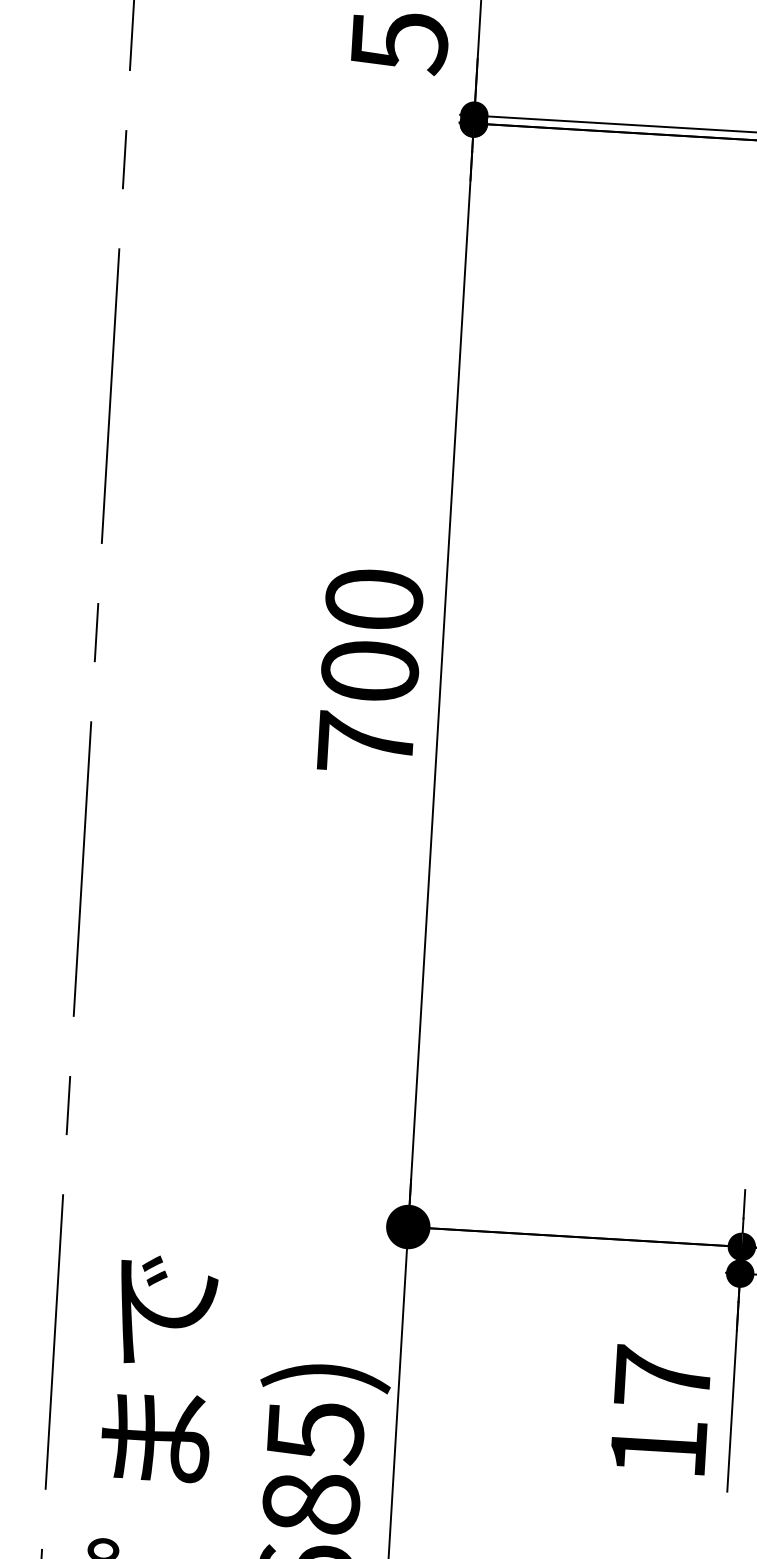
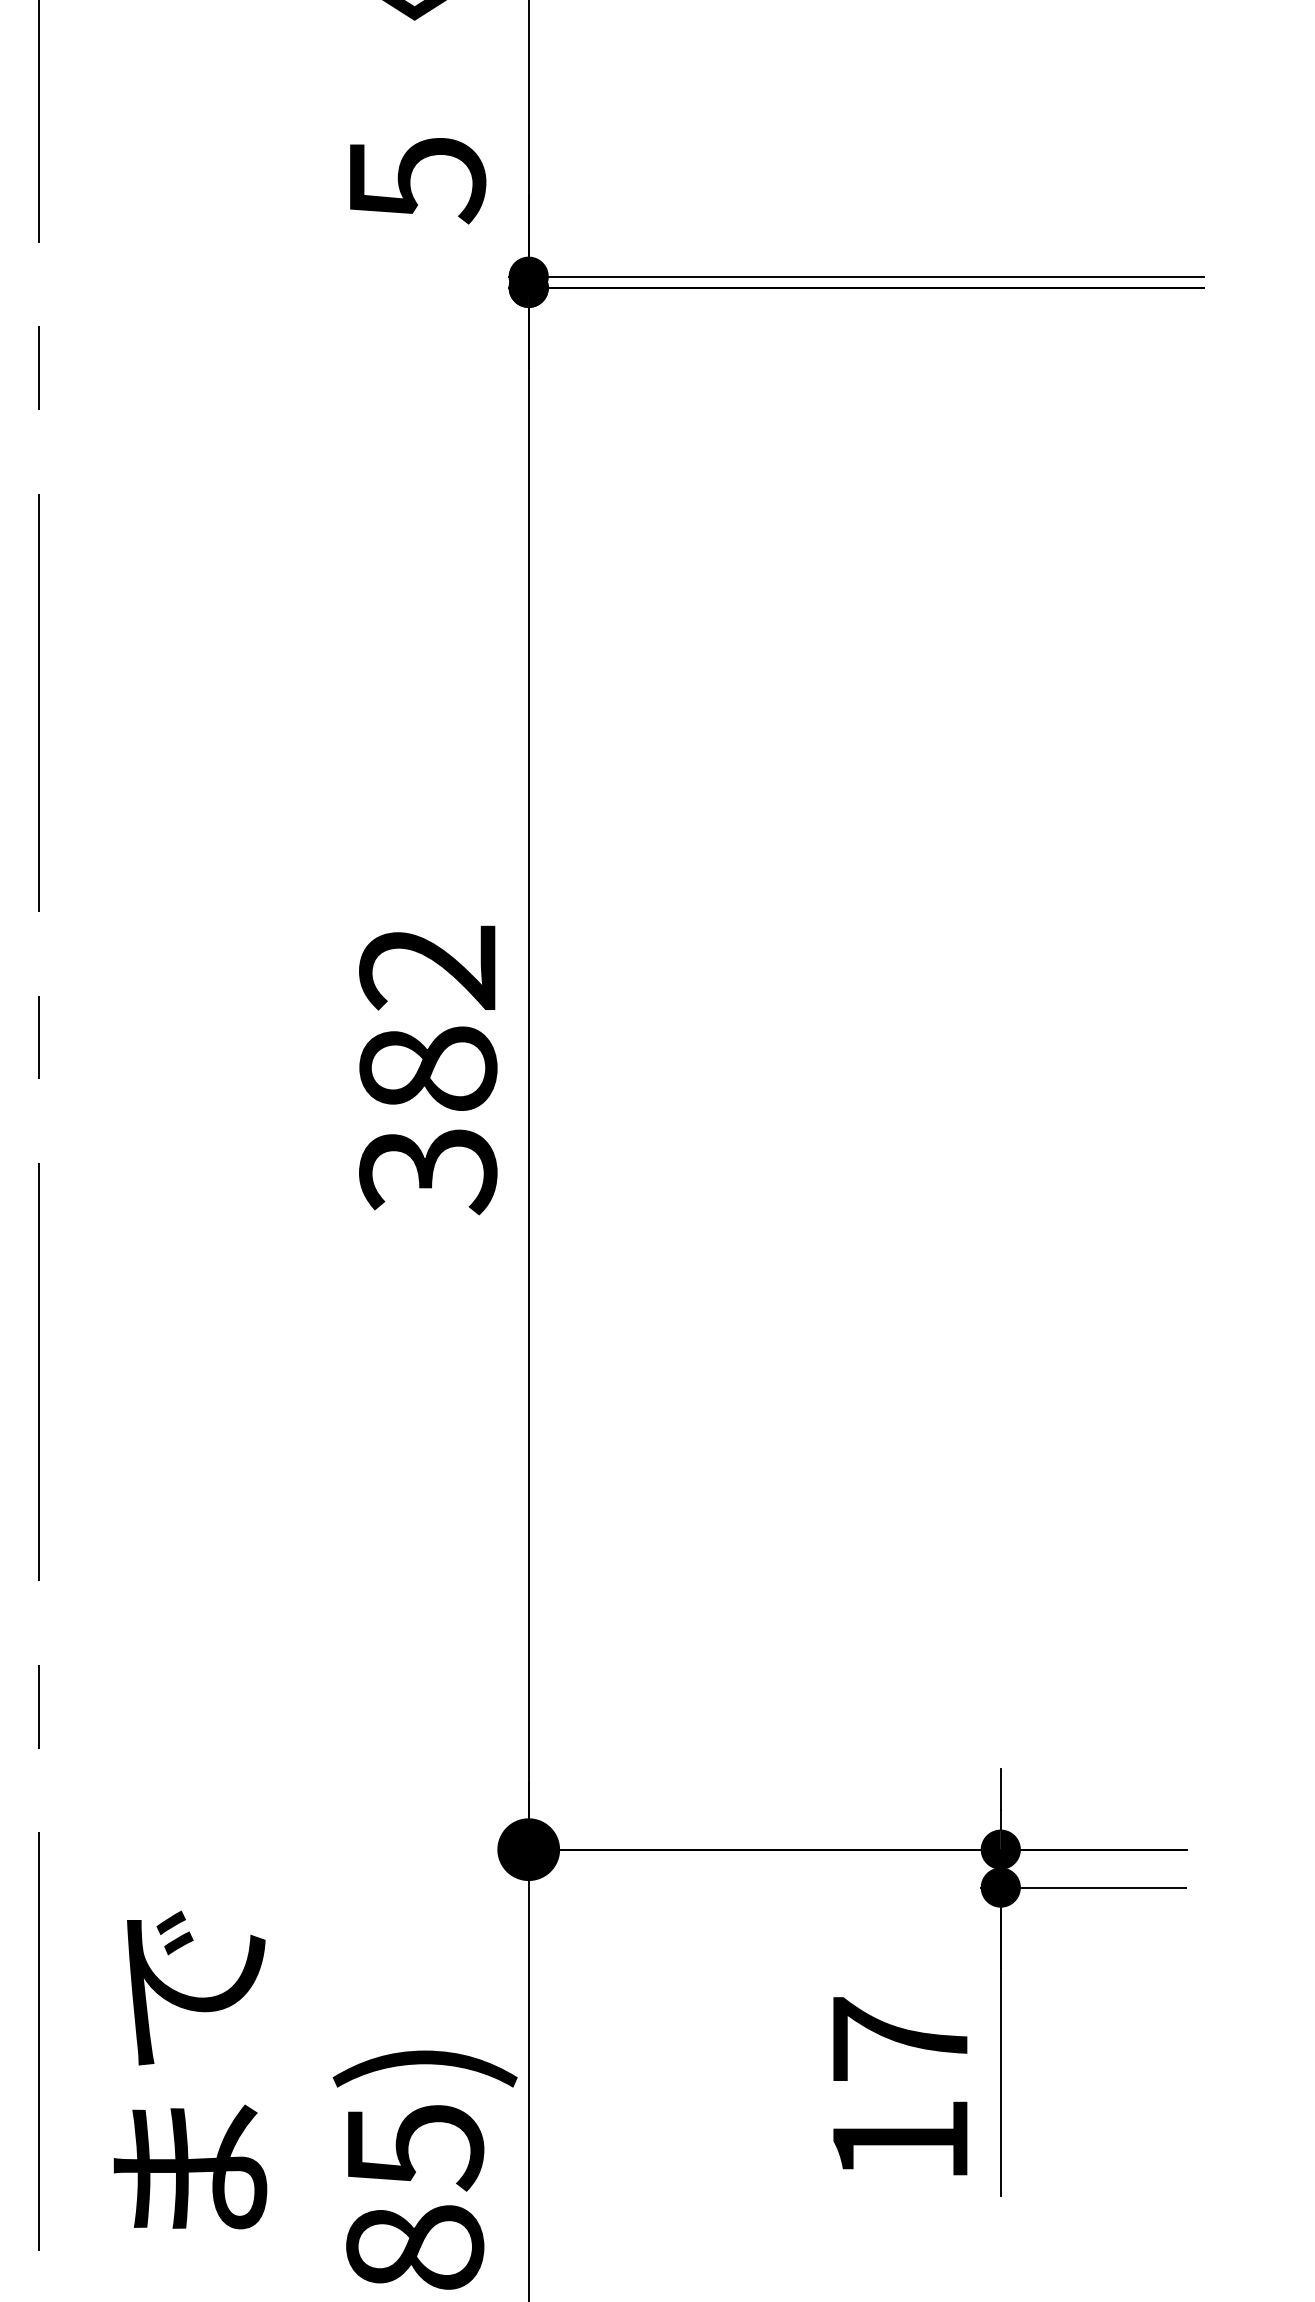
text: (370, 672) -> (428, 1070), 700 -> 382

